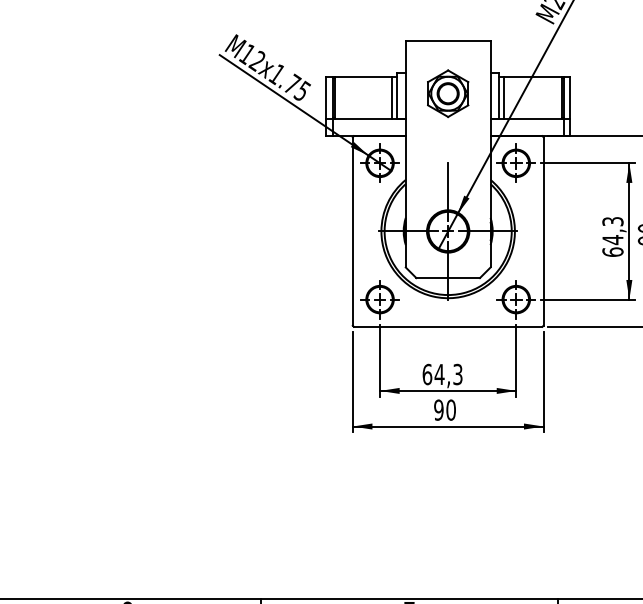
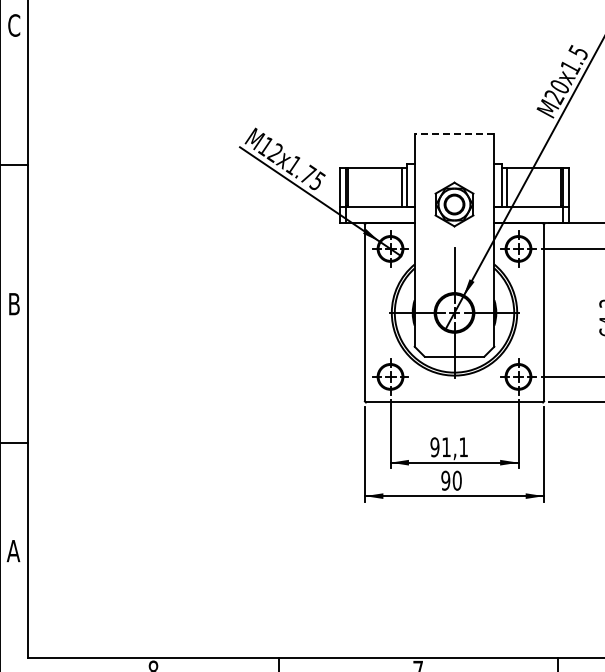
line: (448, 40) -> (454, 133), solid -> dashed
part: (448, 93) -> (454, 204), moved
text: (441, 374) -> (448, 447), 64,3 -> 91,1

